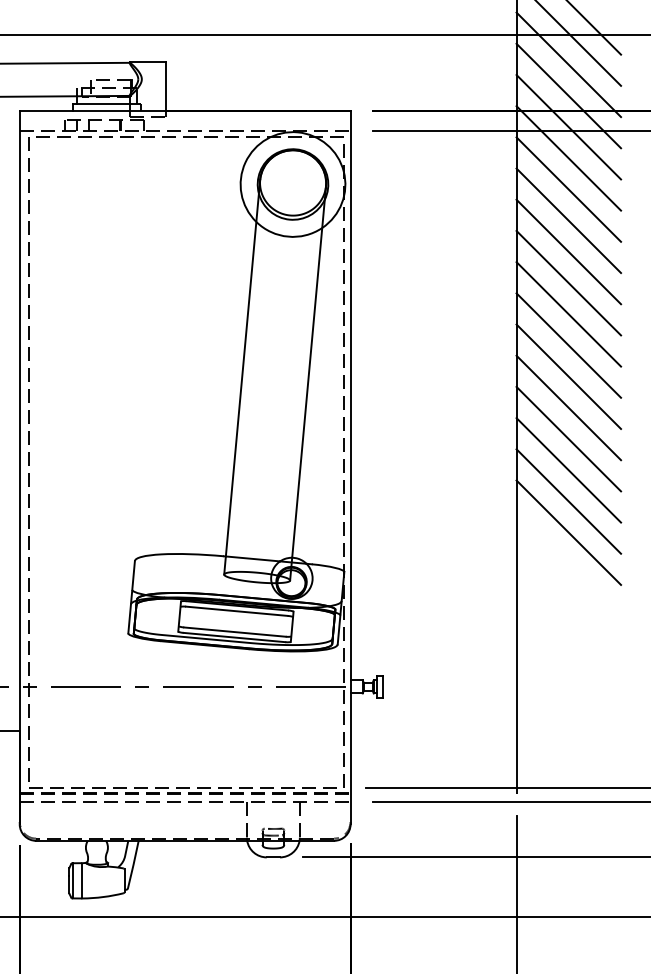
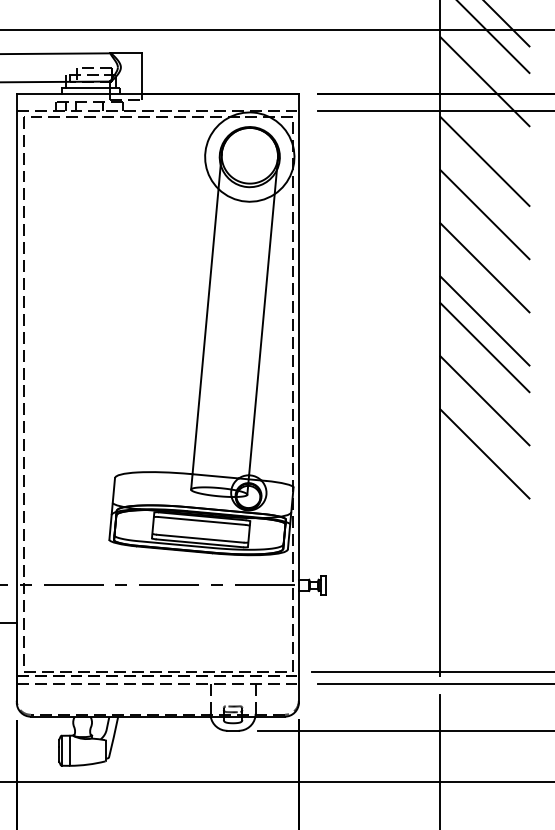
line: (568, 64) -> (484, 54), removed
line: (568, 126) -> (484, 107), removed
line: (568, 158) -> (484, 134), removed
line: (568, 220) -> (484, 187), removed
line: (568, 282) -> (484, 240), removed
line: (568, 345) -> (484, 294), removed
line: (568, 438) -> (484, 373), removed
line: (568, 501) -> (484, 427), removed

